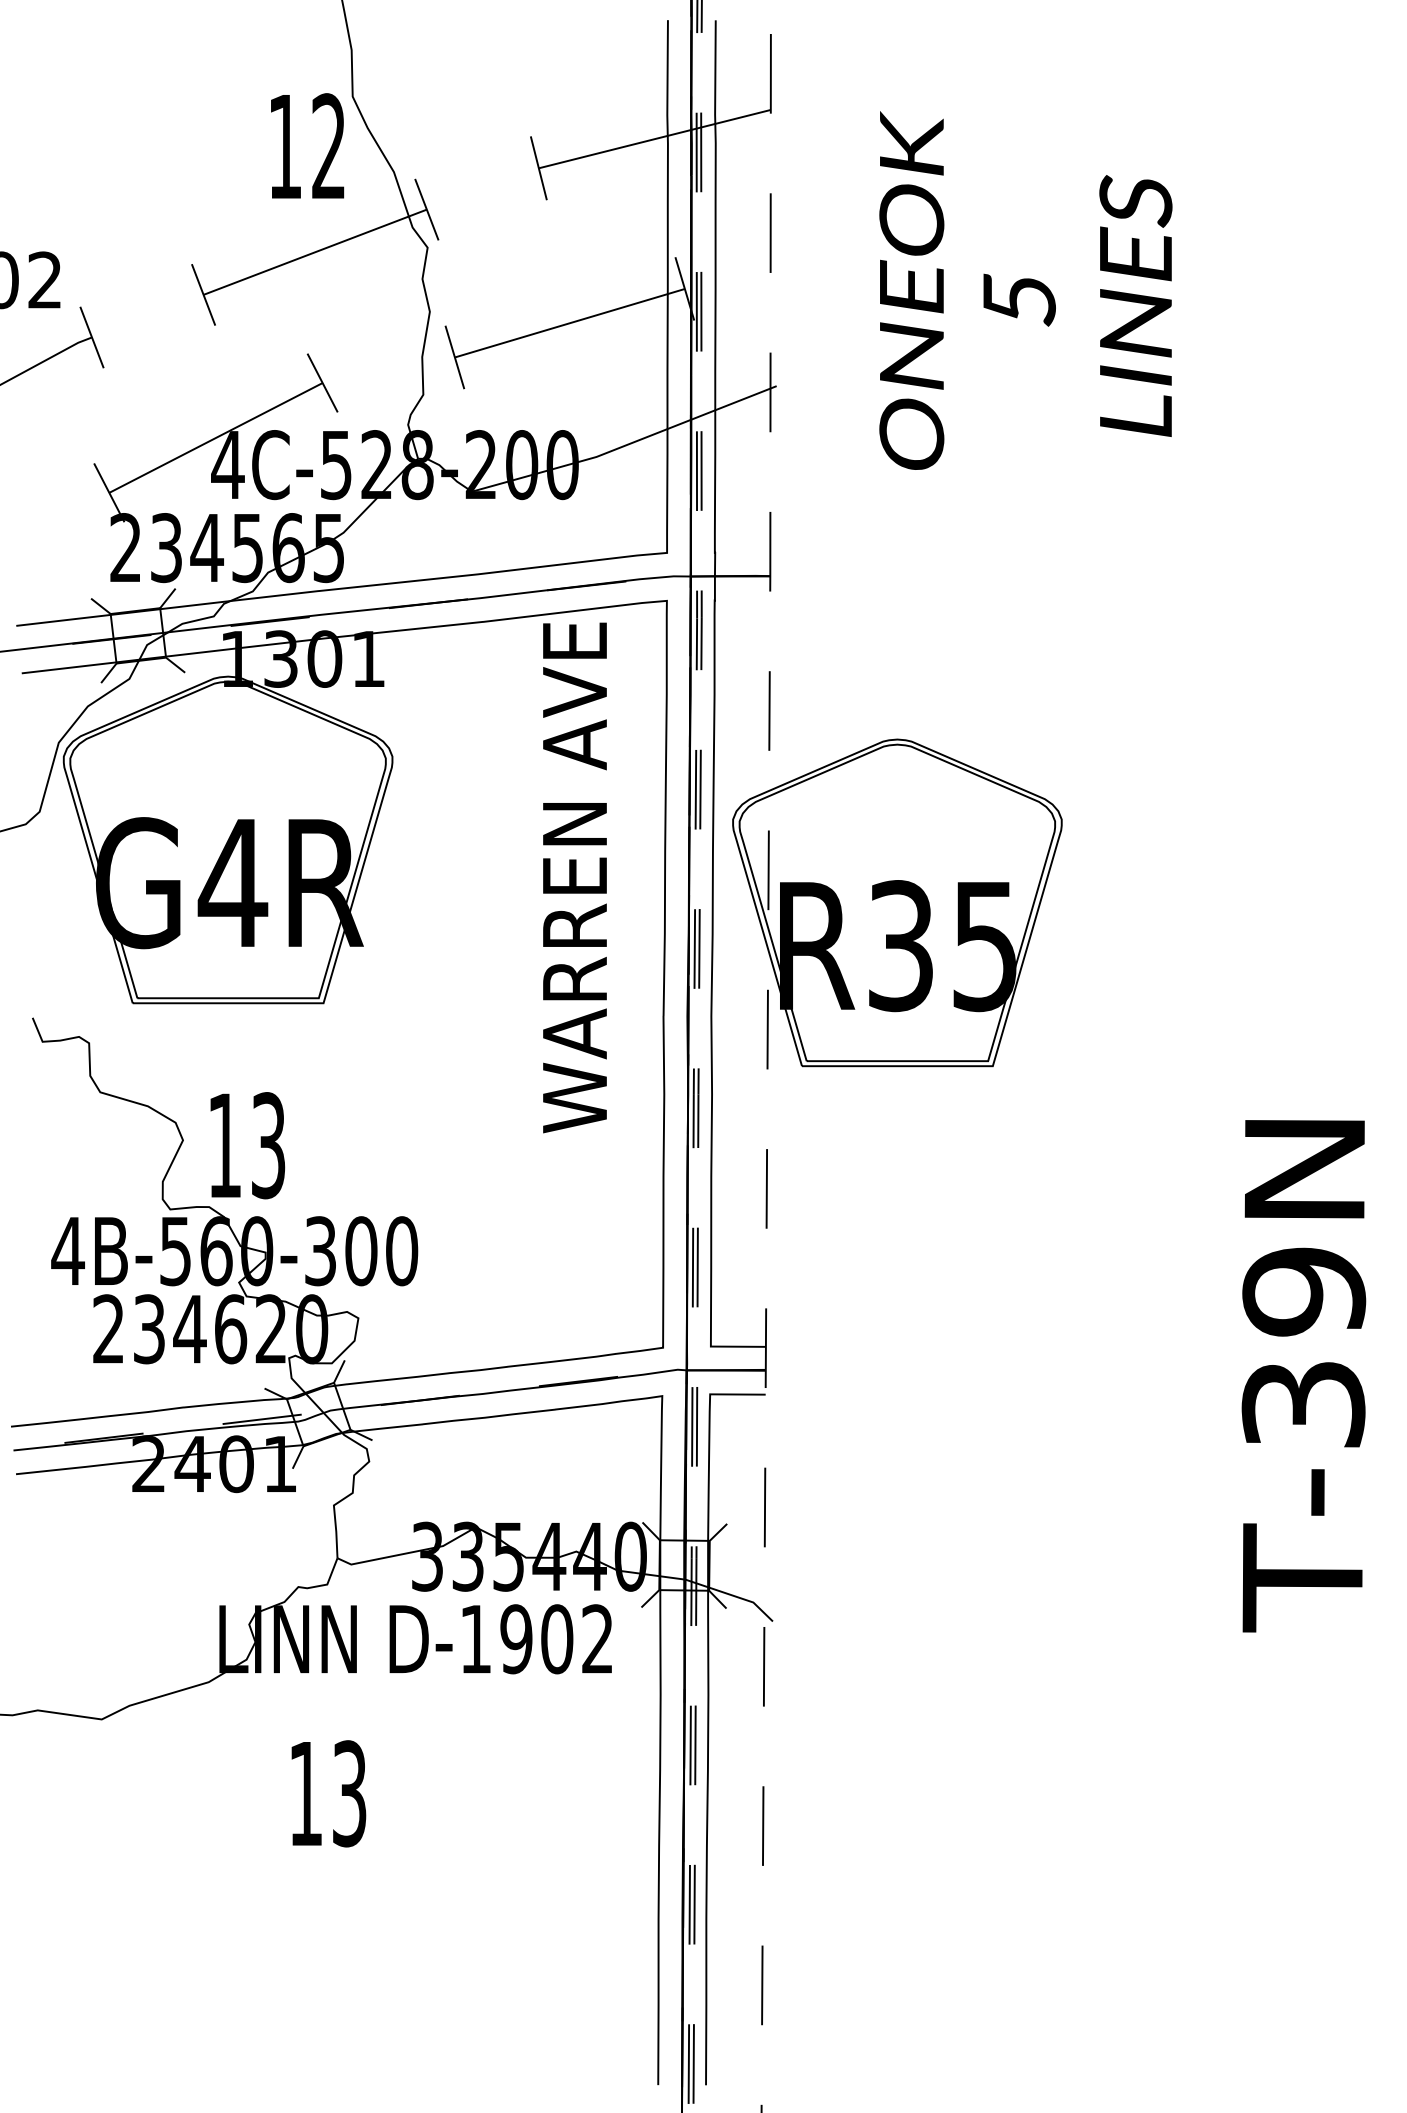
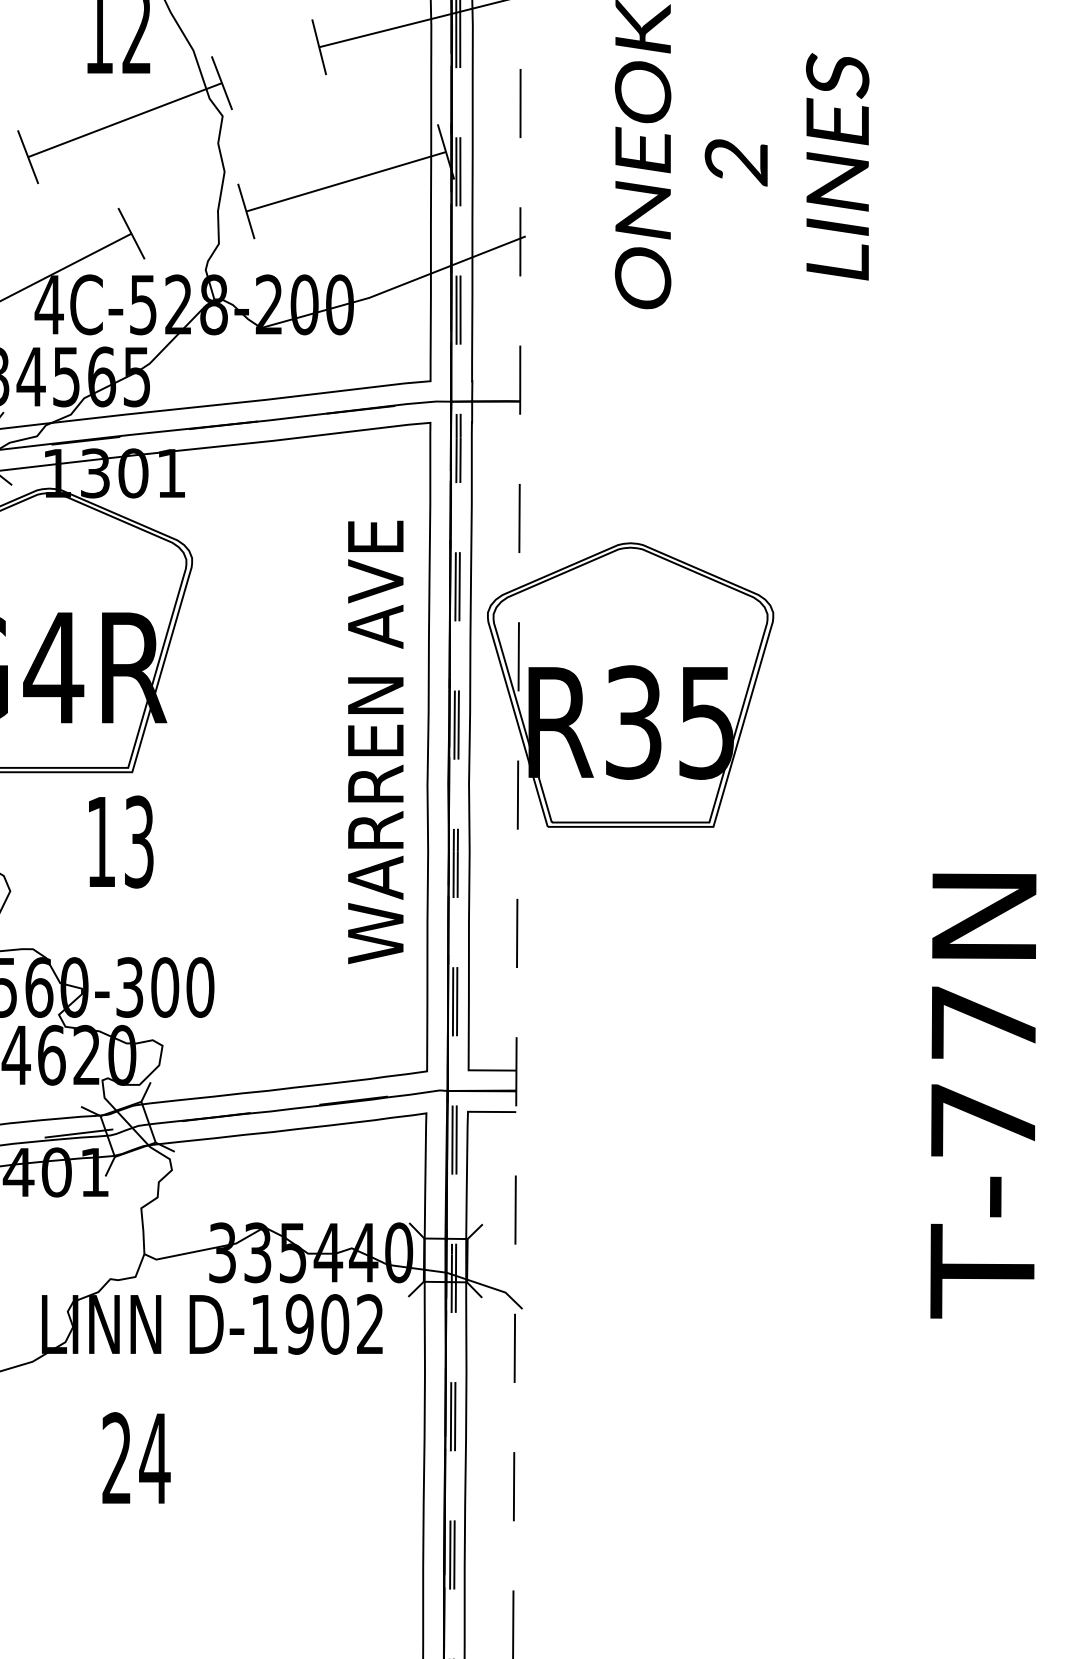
text: (1018, 300) -> (735, 162), 5 -> 2
text: (574, 877) -> (375, 742), moved
text: (247, 1145) -> (120, 841), moved
text: (1303, 1347) -> (983, 1071), T-39N -> T-77N
text: (328, 1793) -> (136, 1458), 13 -> 24

